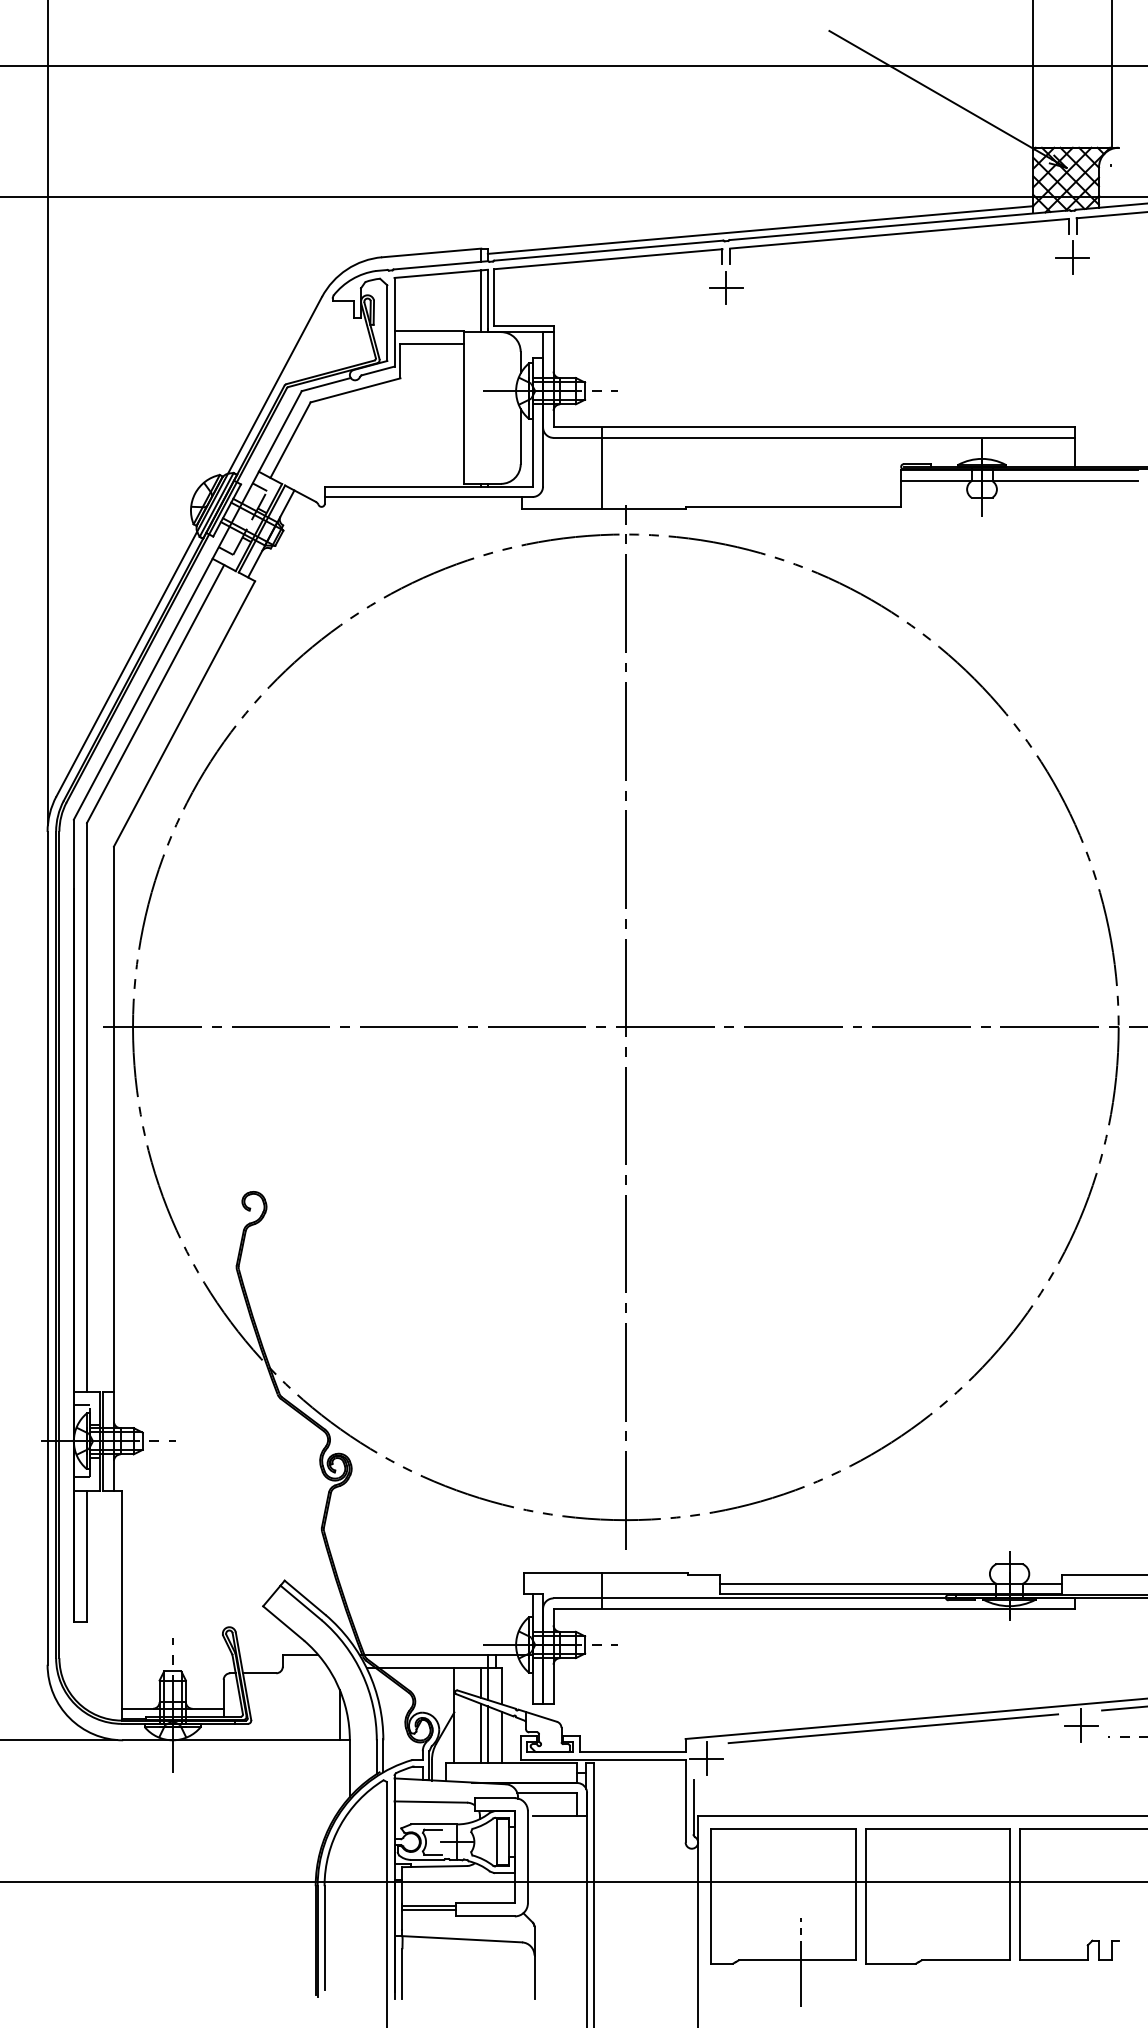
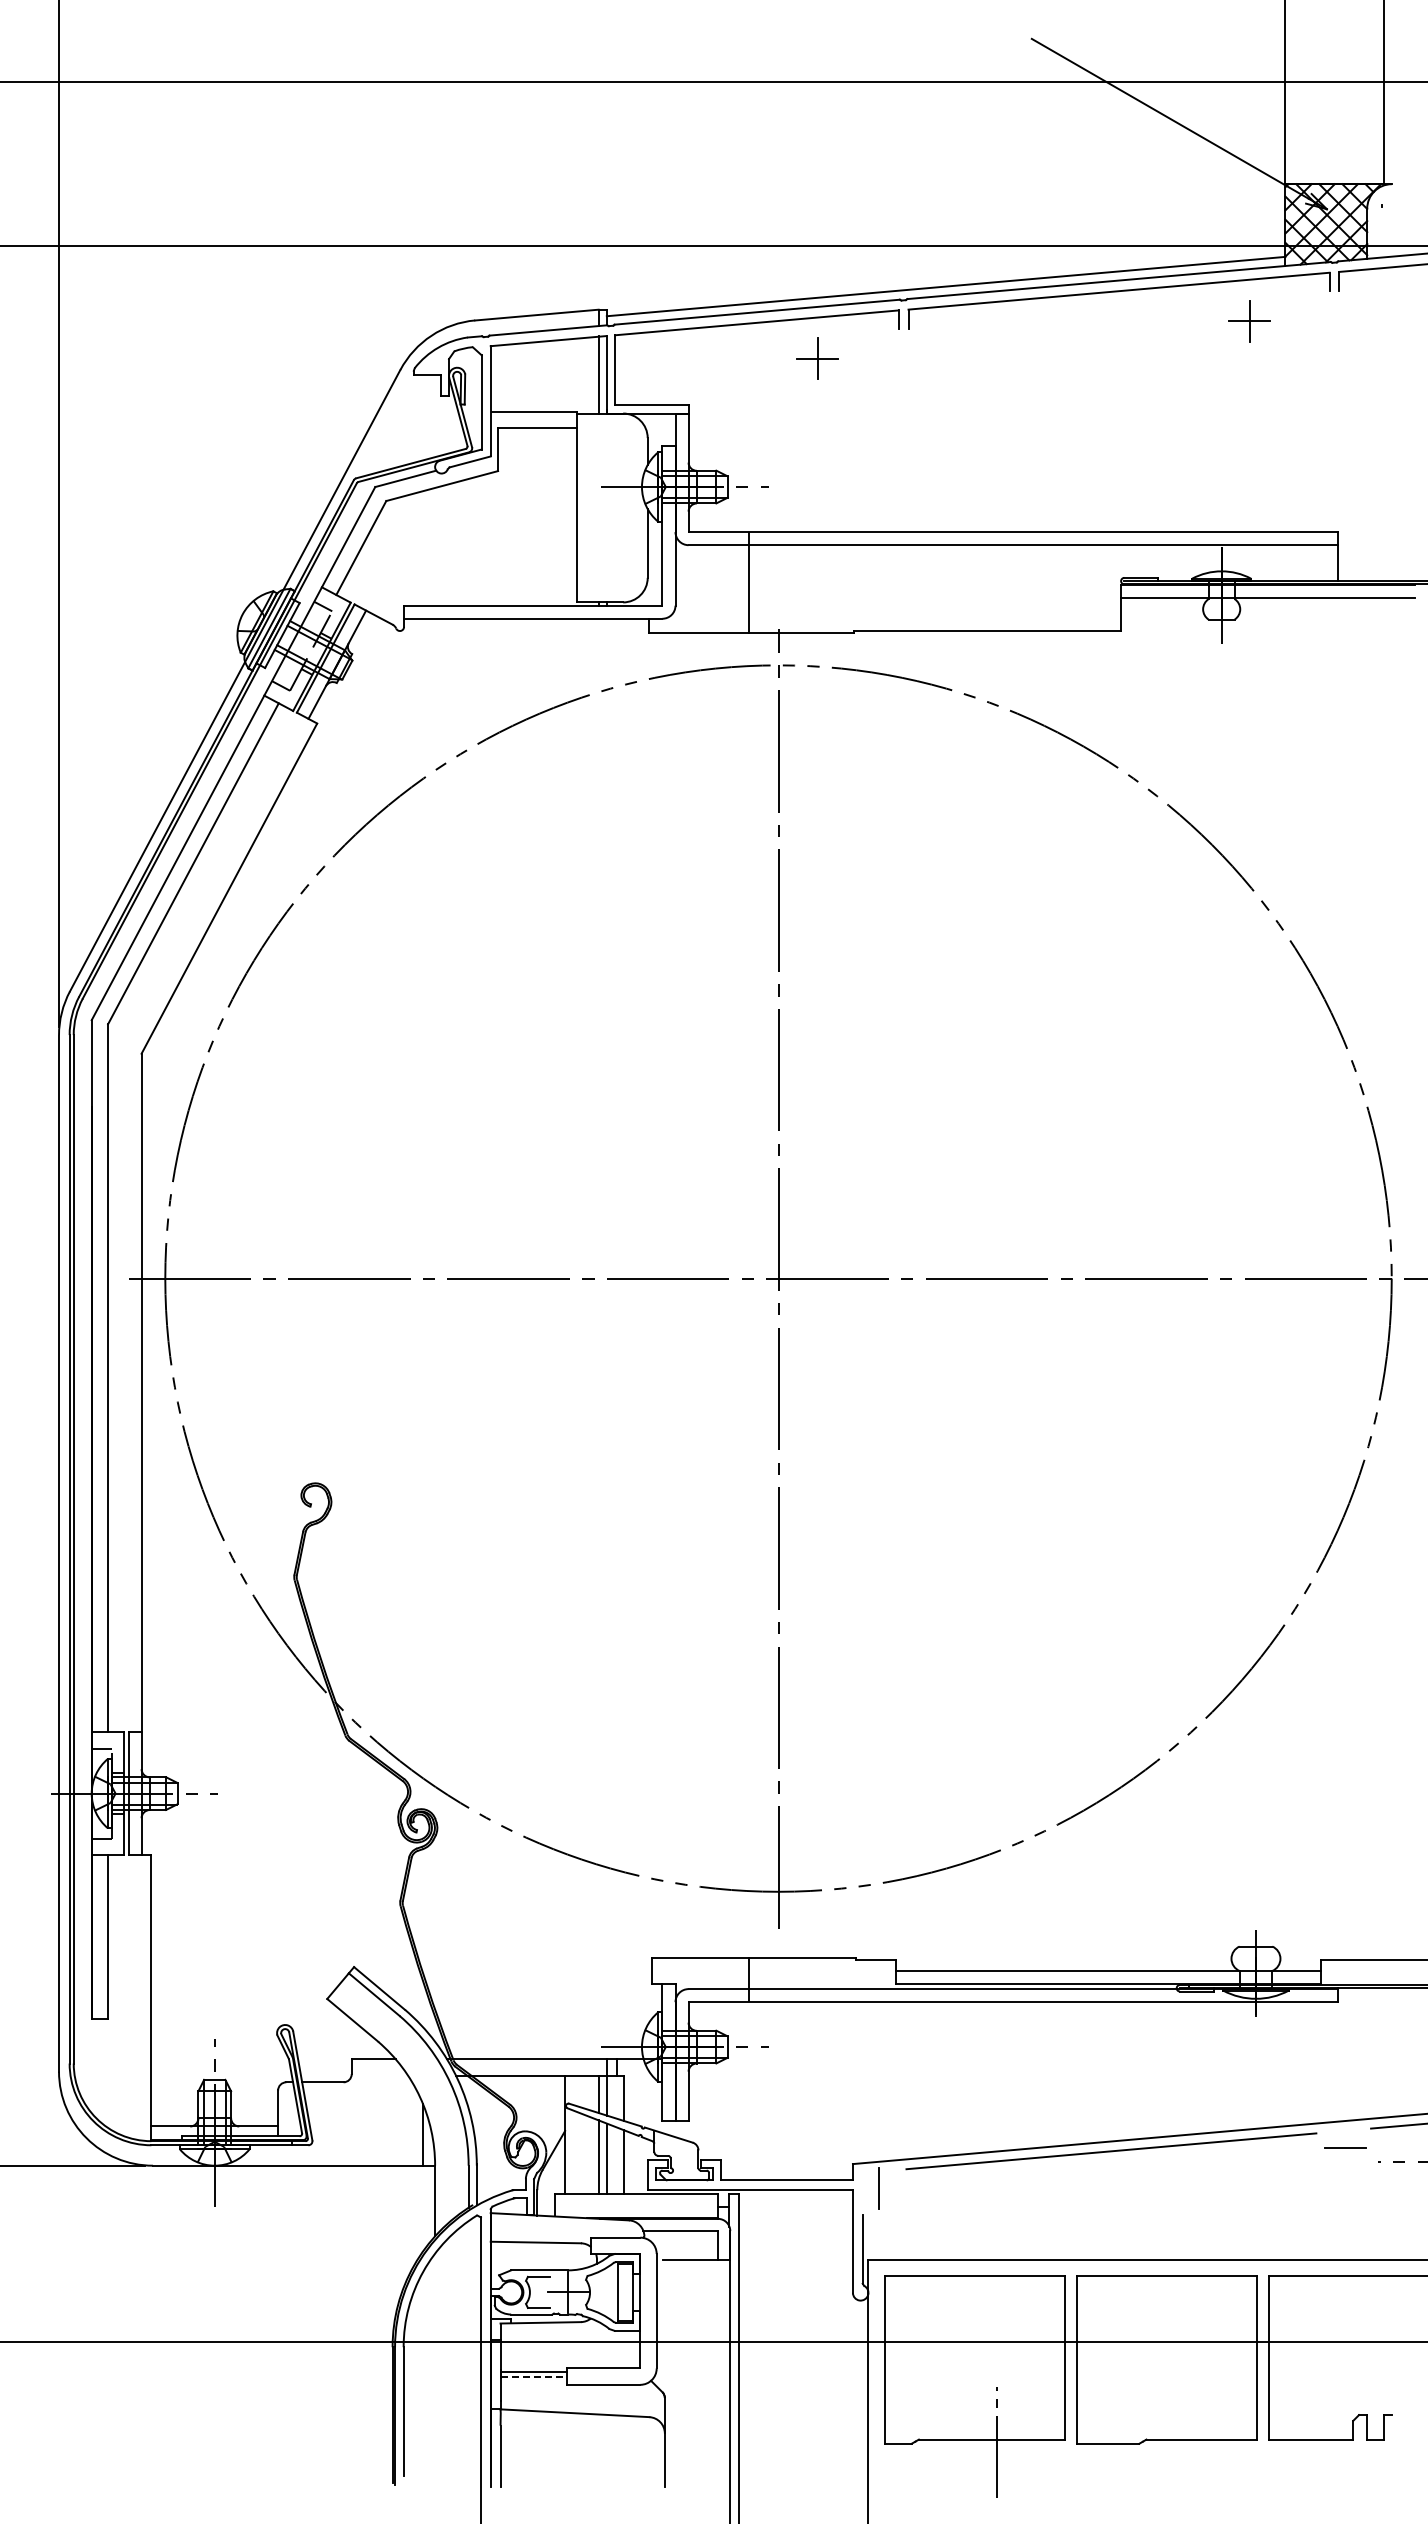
part: (1072, 258) -> (1249, 321), moved
part: (726, 287) -> (817, 358), moved
line: (1081, 1725) -> (1345, 2147), removed
line: (706, 1758) -> (878, 2188), removed
line: (429, 1909) -> (534, 2376), solid -> dashed

